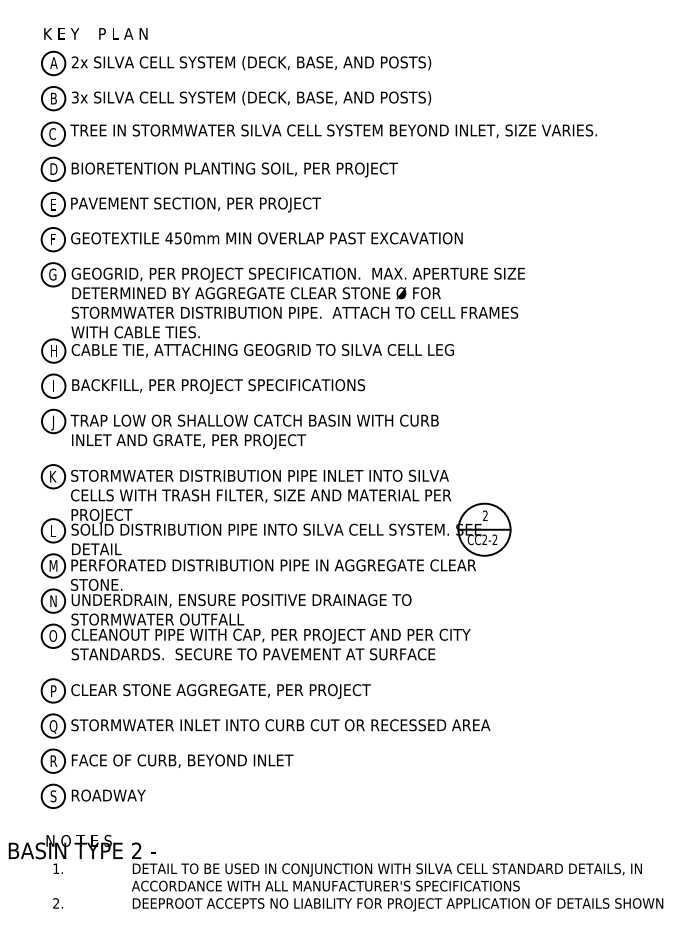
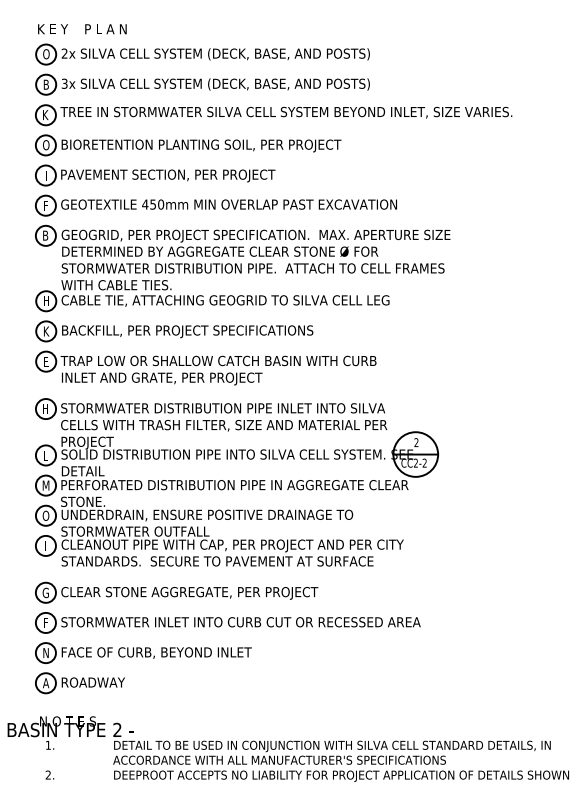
text: (53, 63) -> (46, 54), A -> O
text: (52, 133) -> (45, 114), C -> K
text: (53, 169) -> (46, 145), D -> O
text: (53, 204) -> (46, 175), E -> I
text: (52, 274) -> (45, 235), G -> B
text: (54, 386) -> (46, 331), I -> K
text: (53, 422) -> (46, 362), J -> E
text: (53, 476) -> (46, 408), K -> H
text: (53, 601) -> (46, 516), N -> O
text: (53, 635) -> (46, 545), O -> I
text: (52, 691) -> (45, 593), P -> G
text: (53, 726) -> (46, 623), Q -> F
text: (53, 760) -> (46, 652), R -> N
text: (53, 796) -> (46, 683), S -> A

